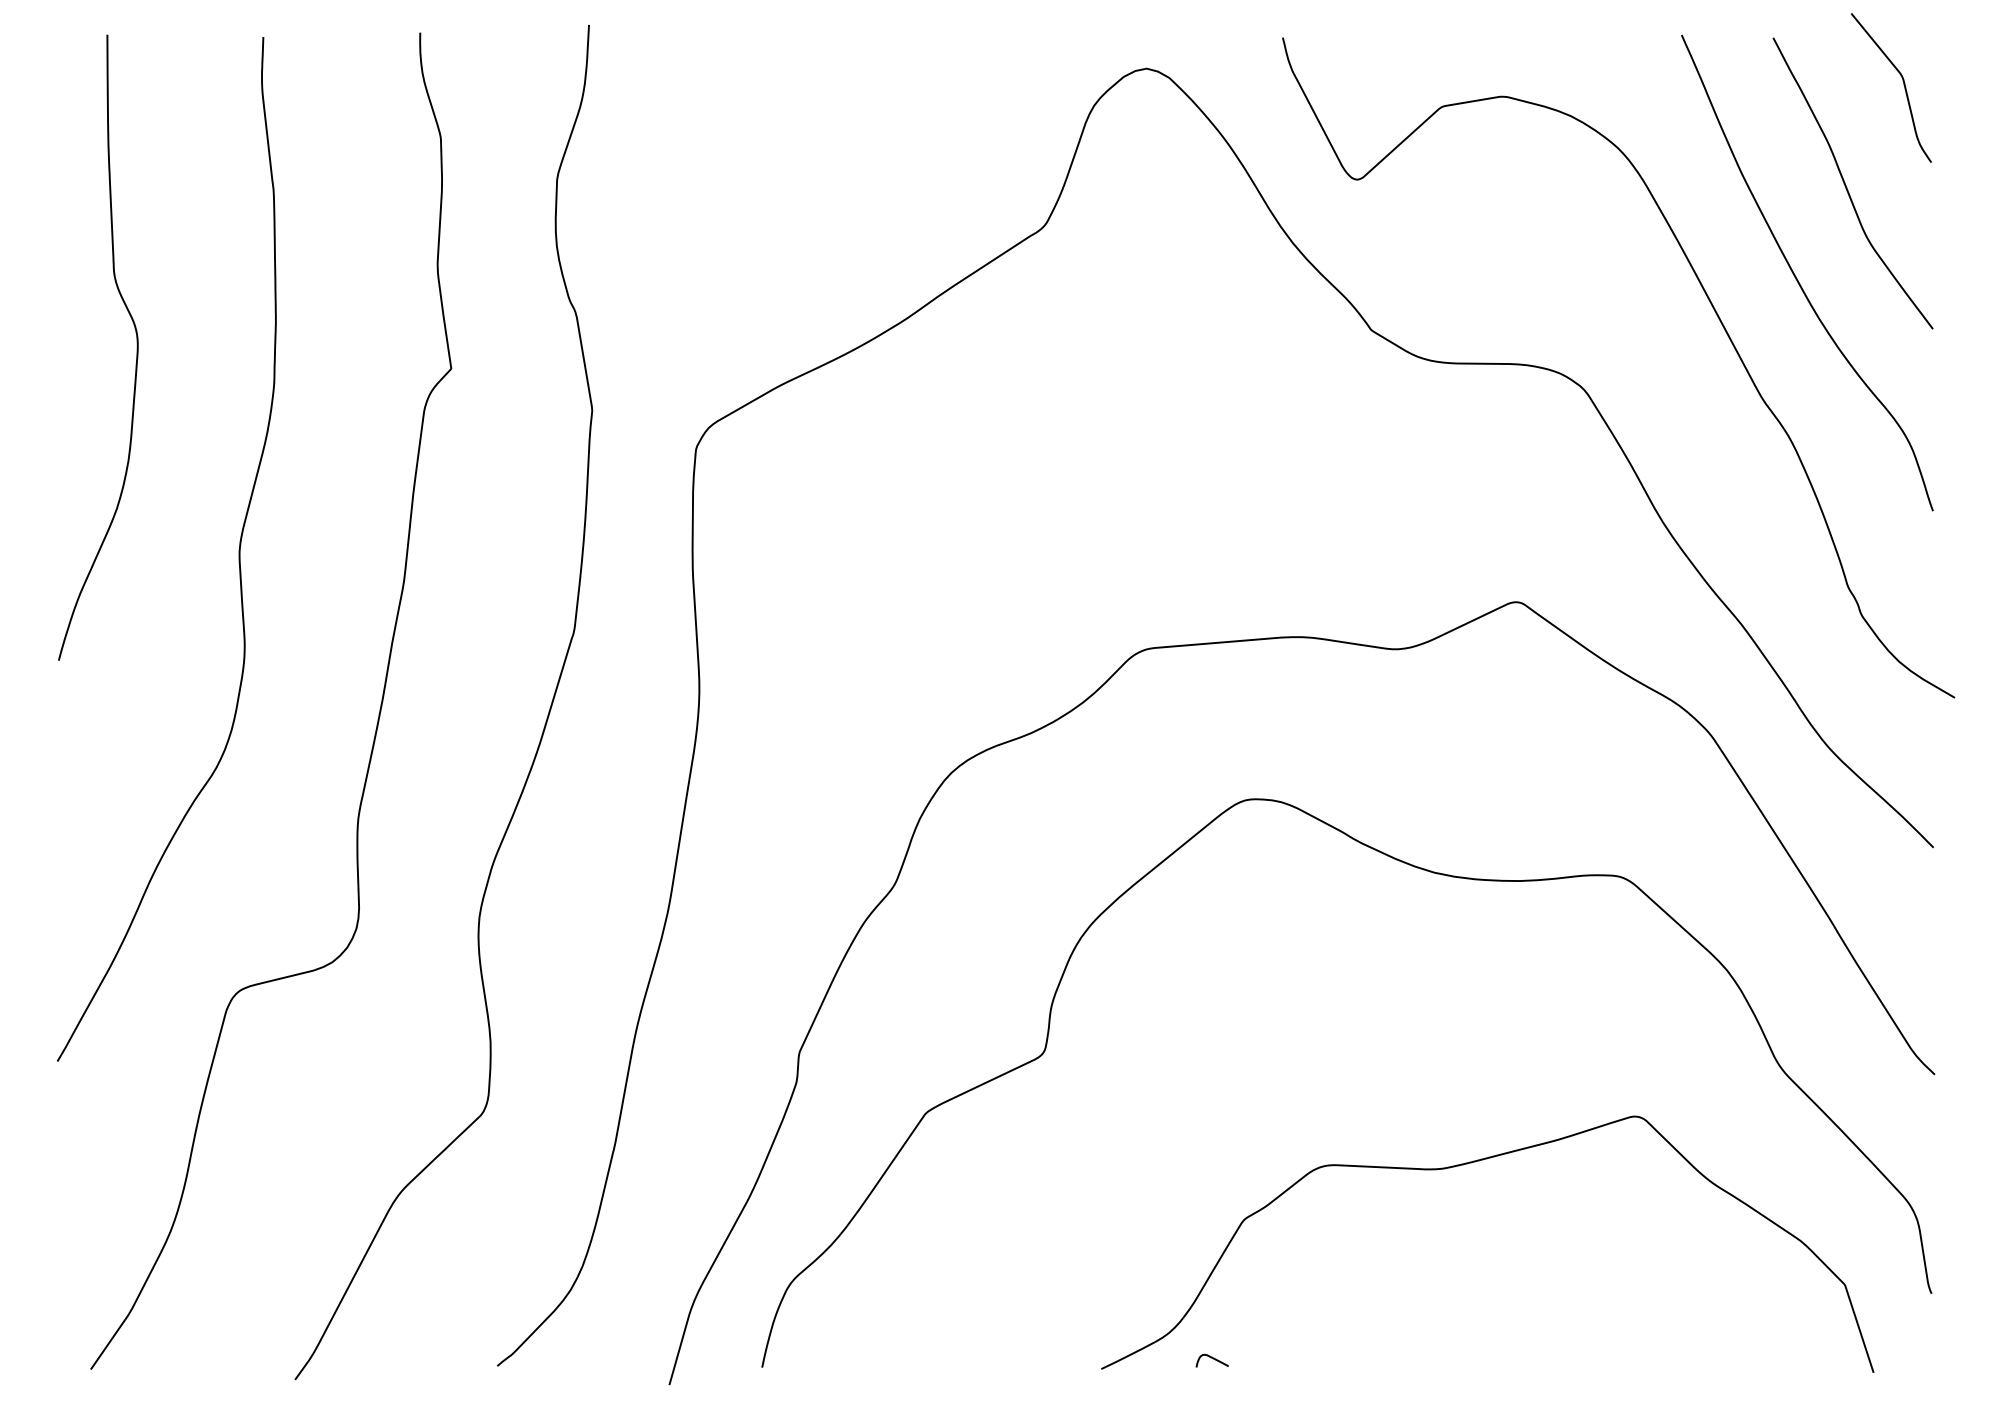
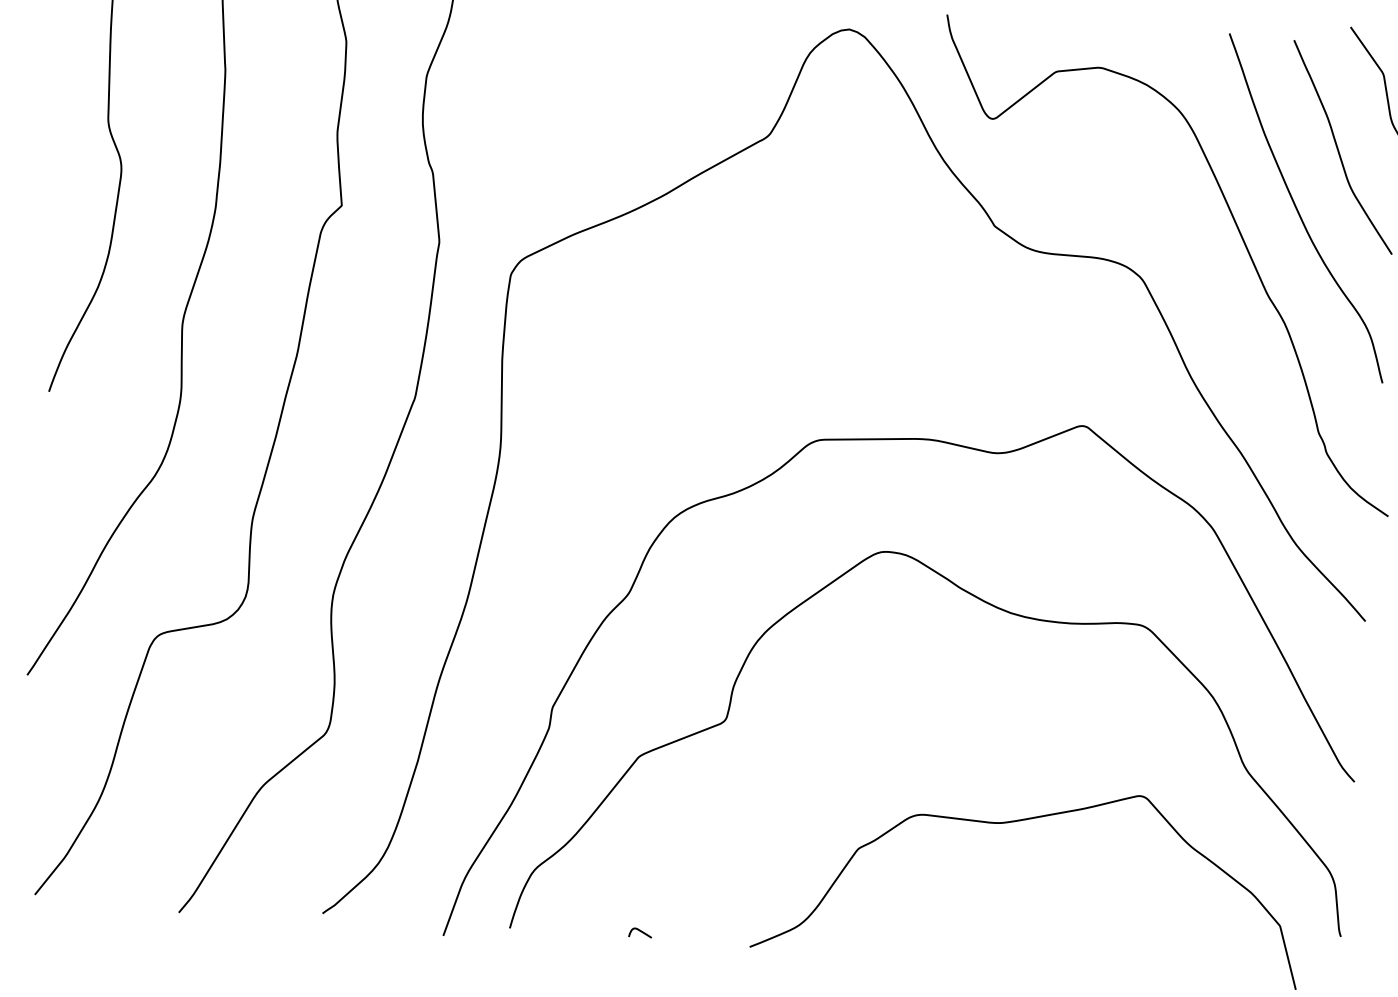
curve: (1211, 1358) -> (640, 931), moved

